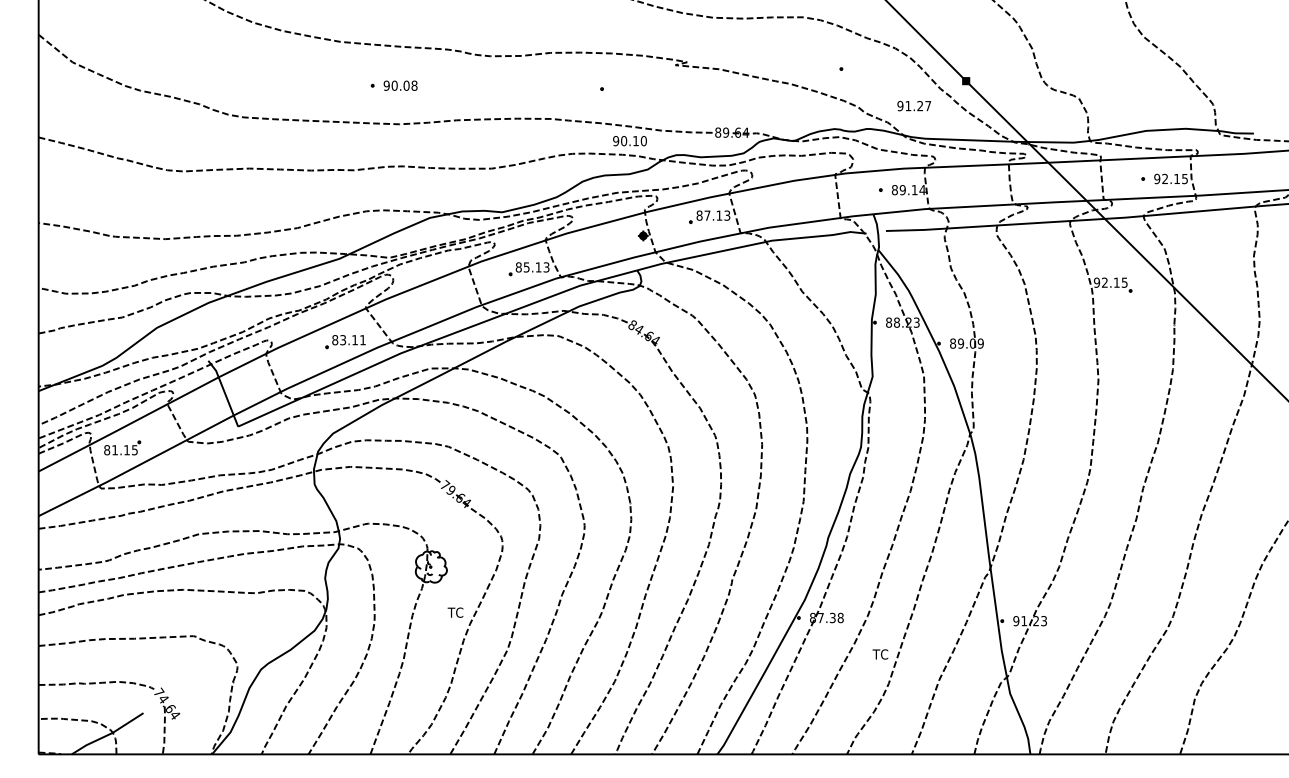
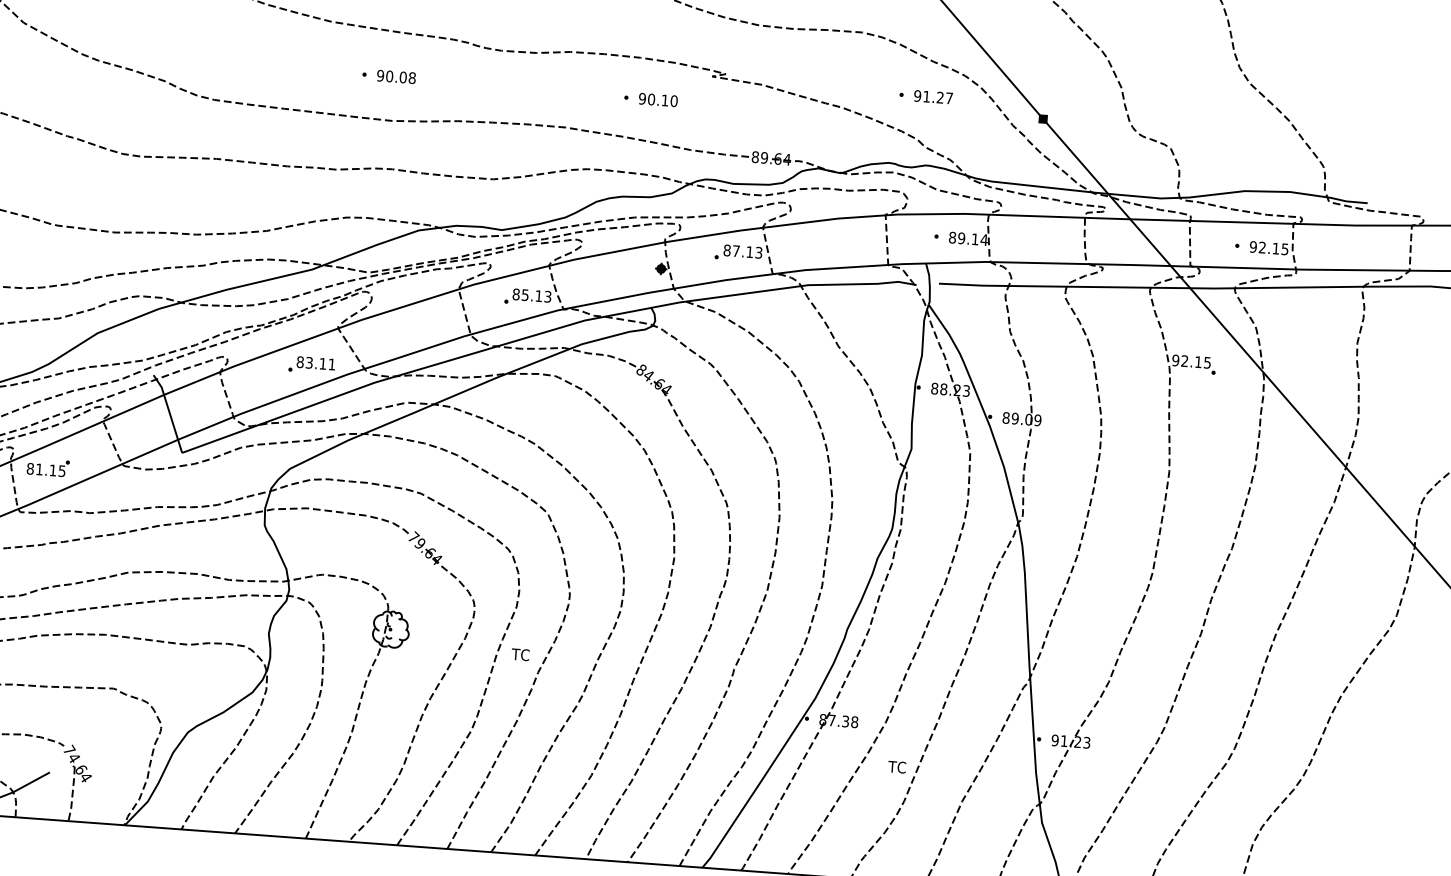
text: (914, 106) -> (933, 97), moved
text: (629, 141) -> (657, 100), moved
text: (455, 612) -> (520, 654), moved

